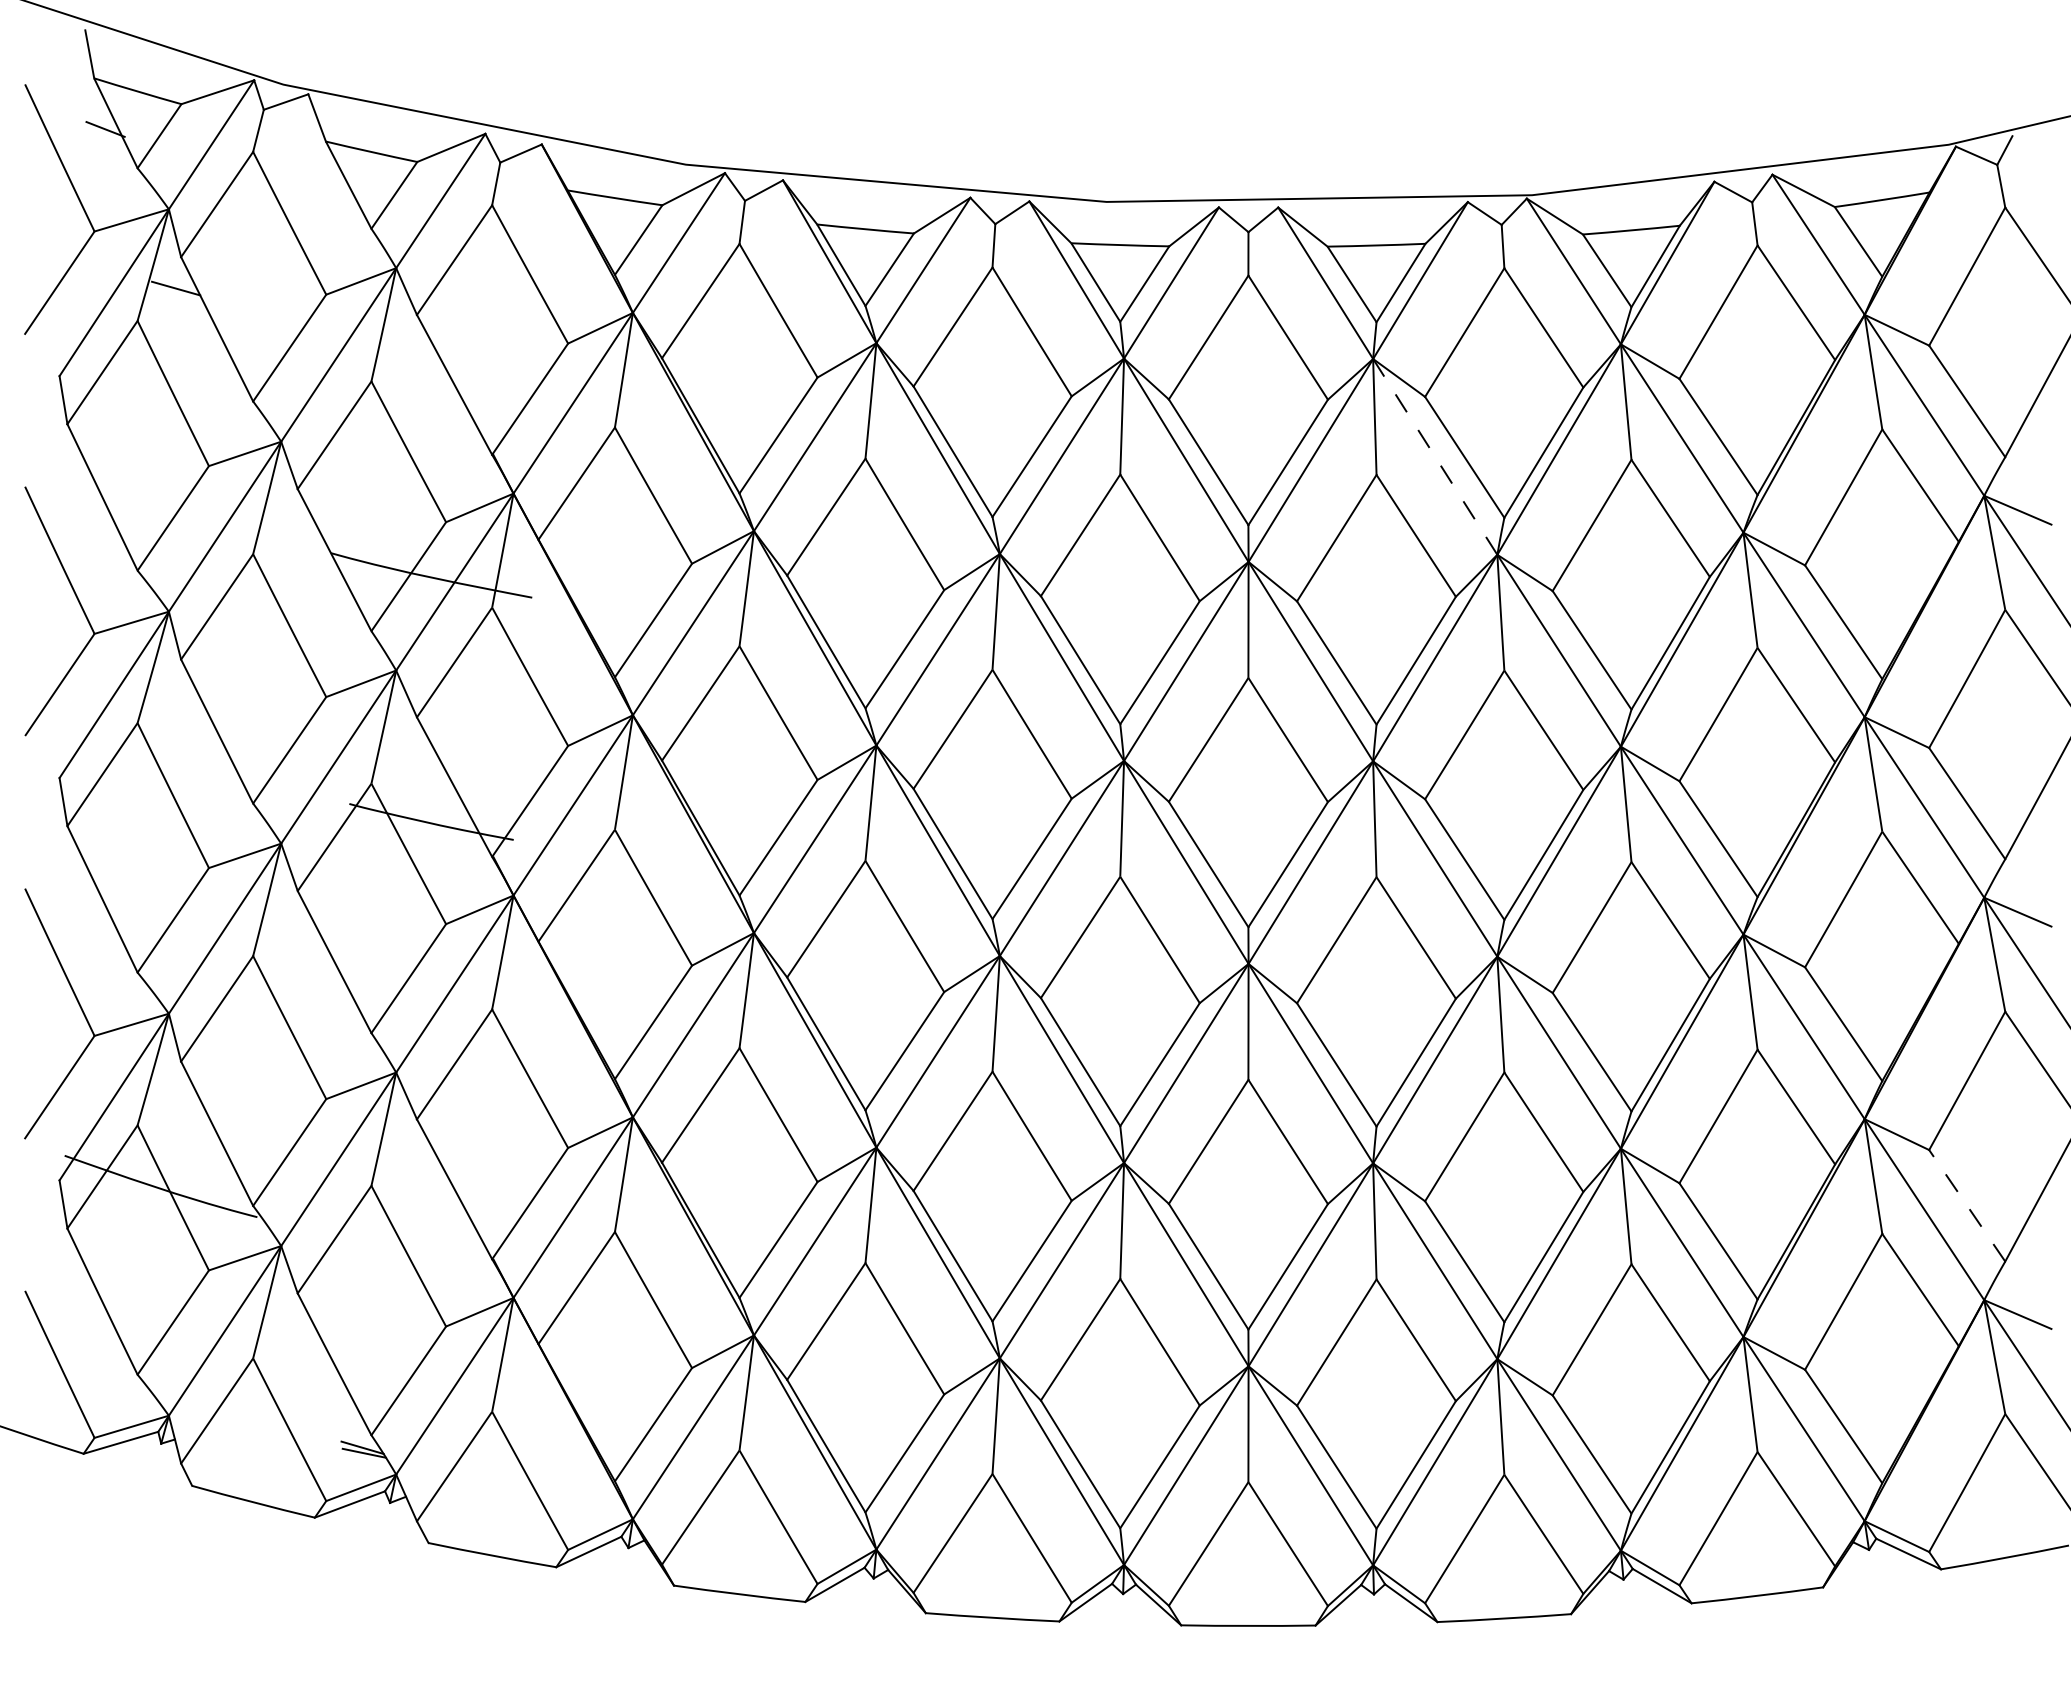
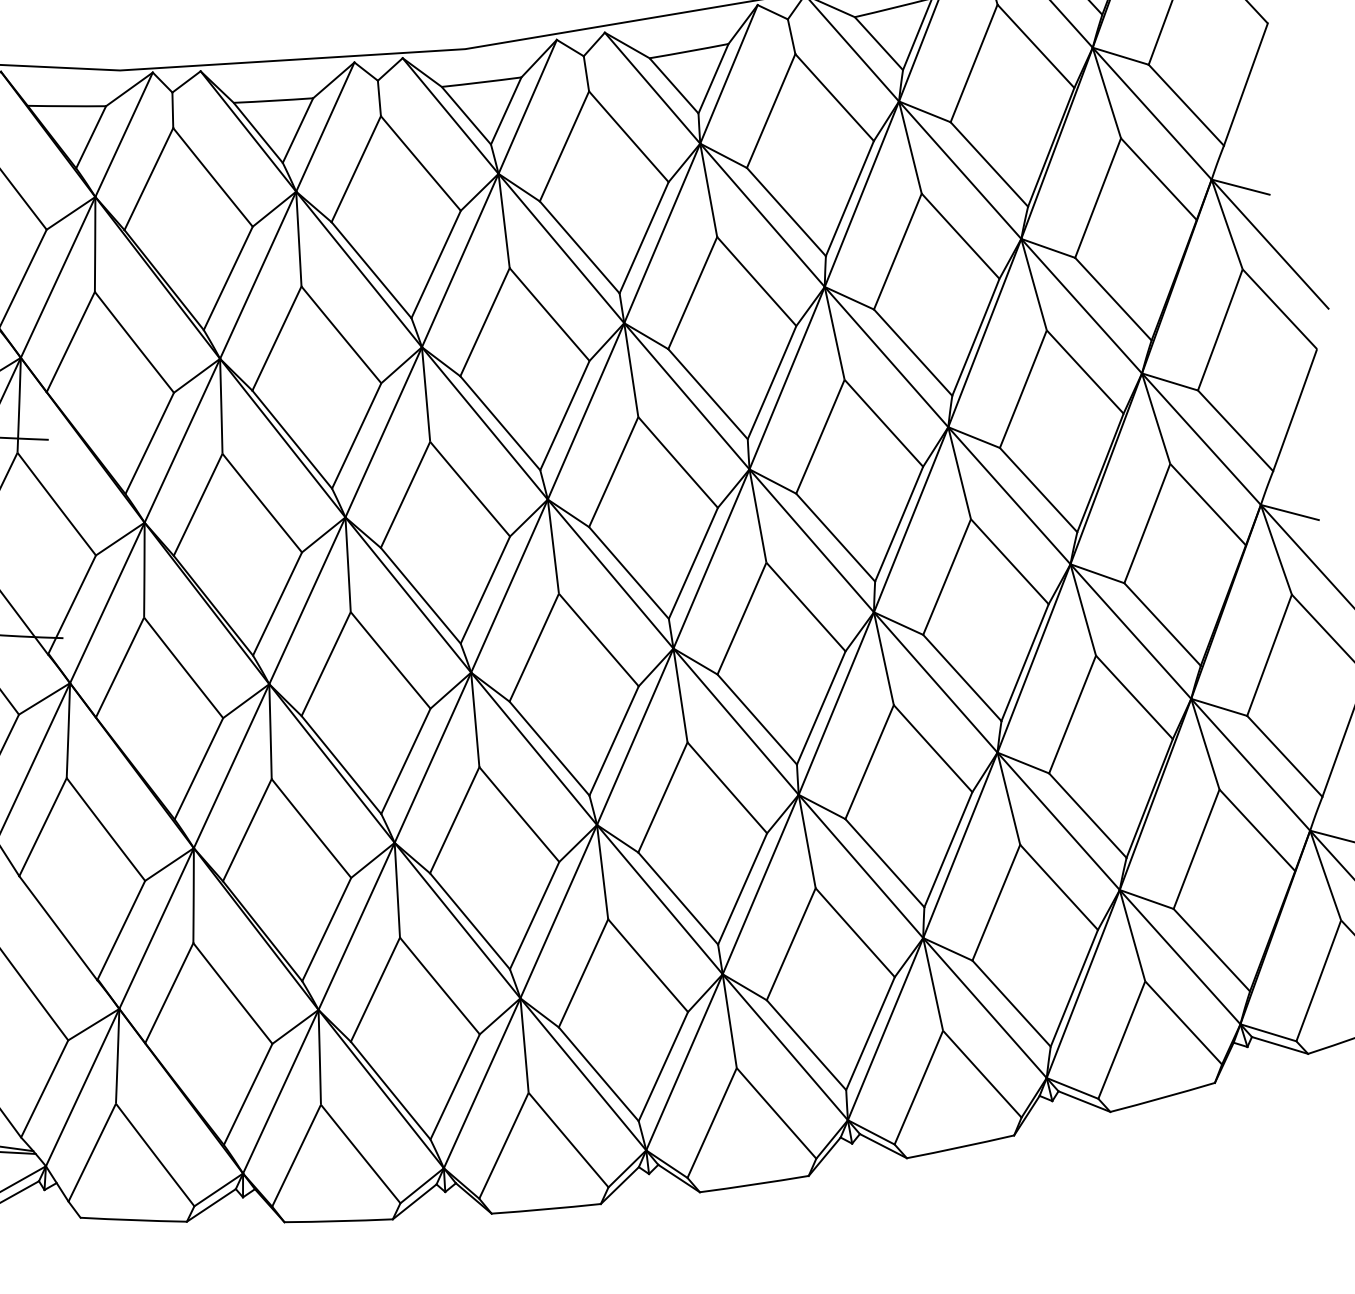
line: (1435, 456) -> (762, 214), dashed -> solid
line: (1966, 1205) -> (1284, 756), dashed -> solid

